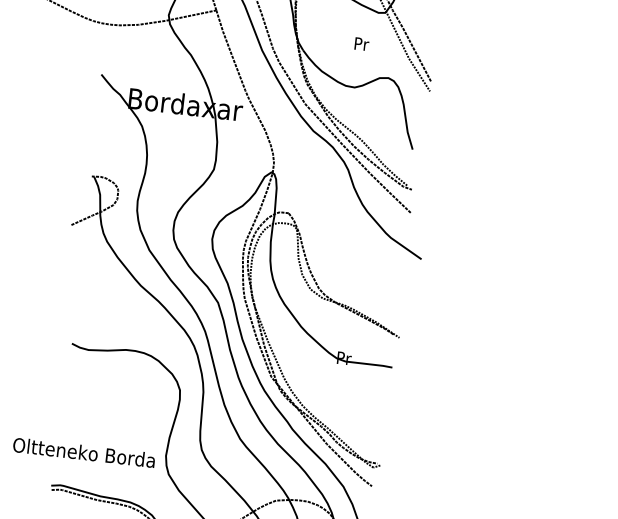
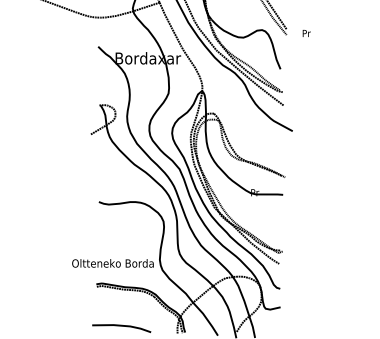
text: (361, 44) -> (306, 33), moved

